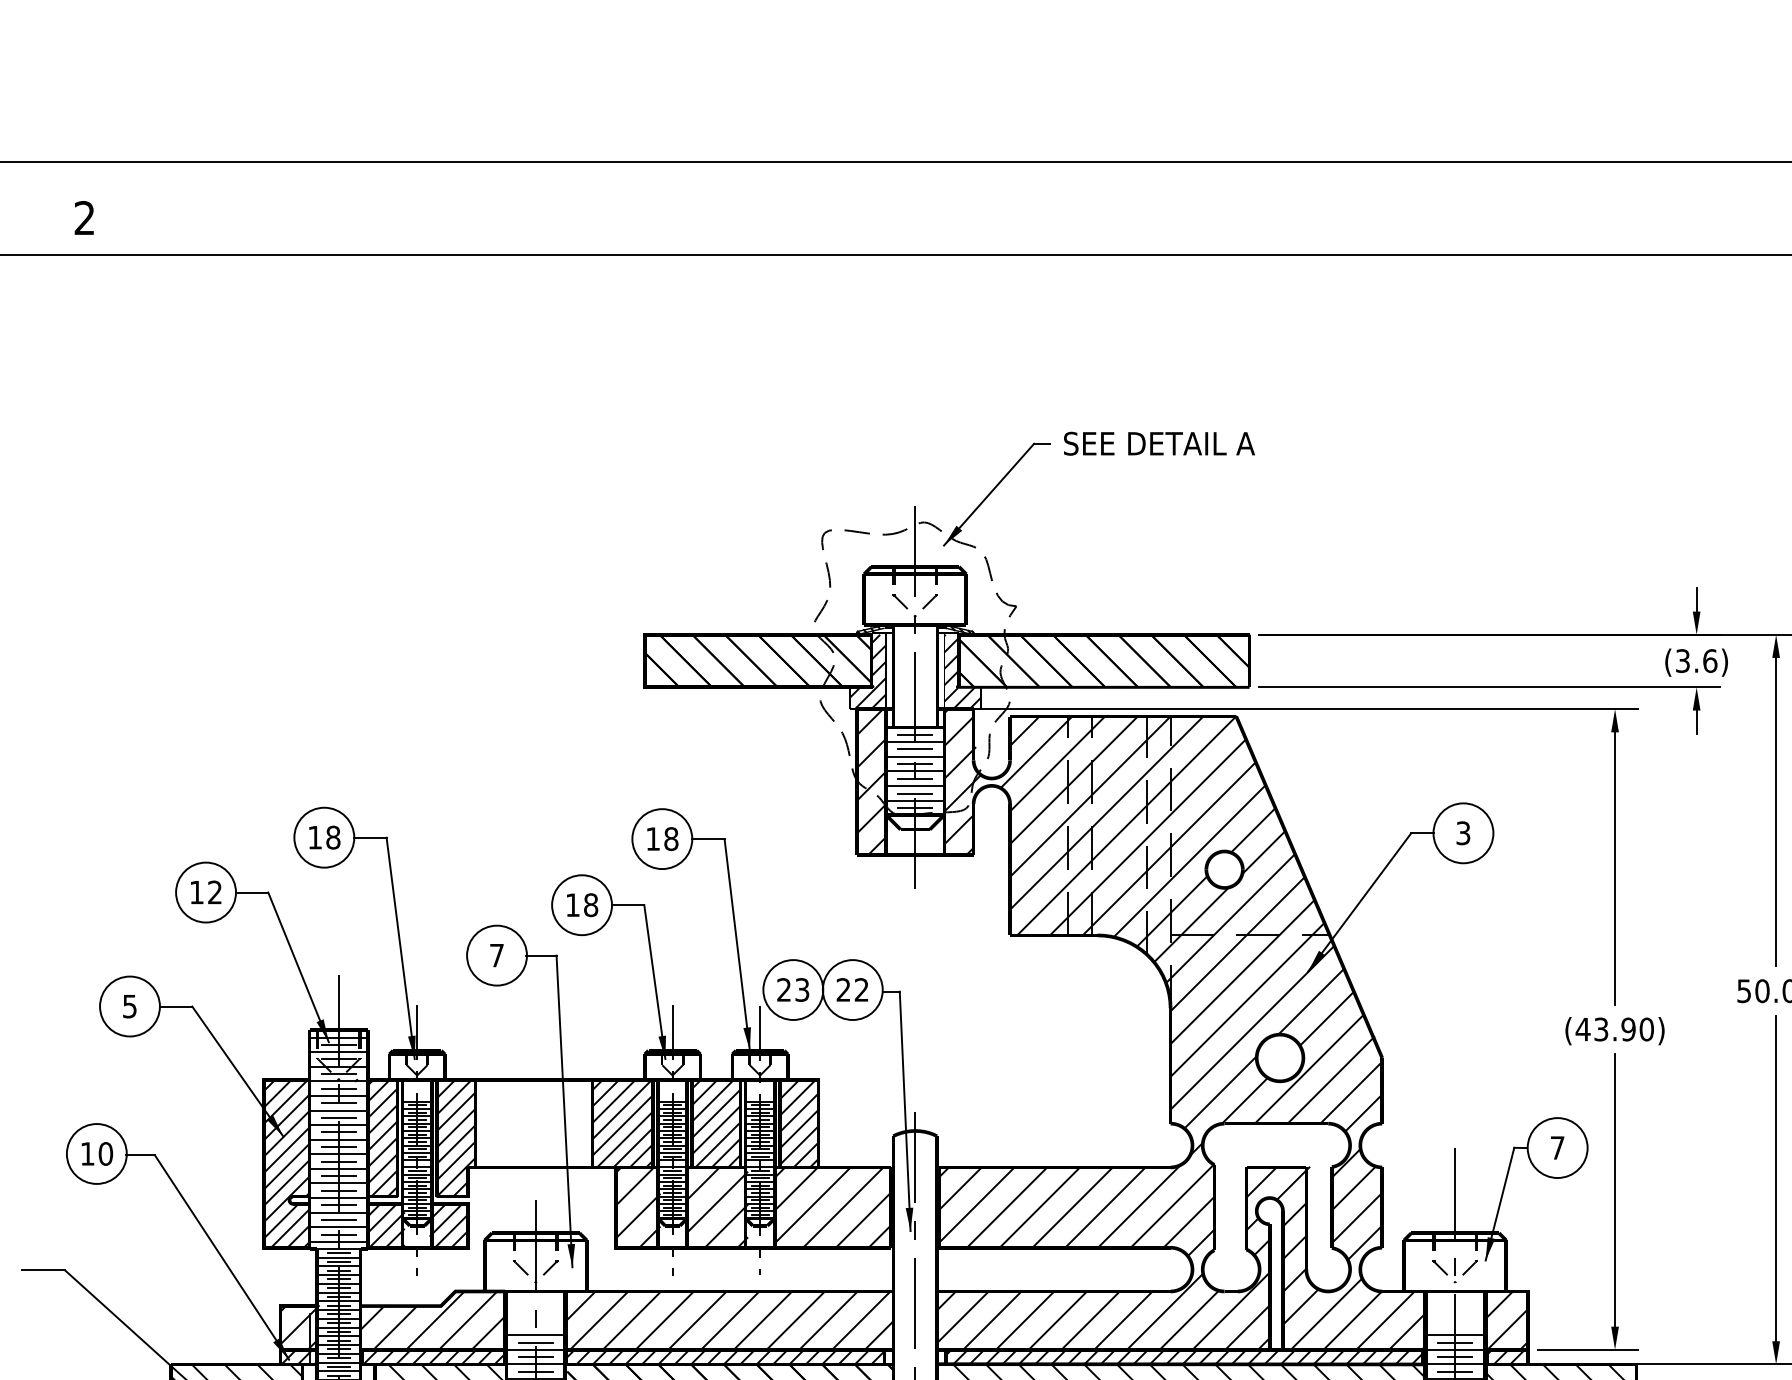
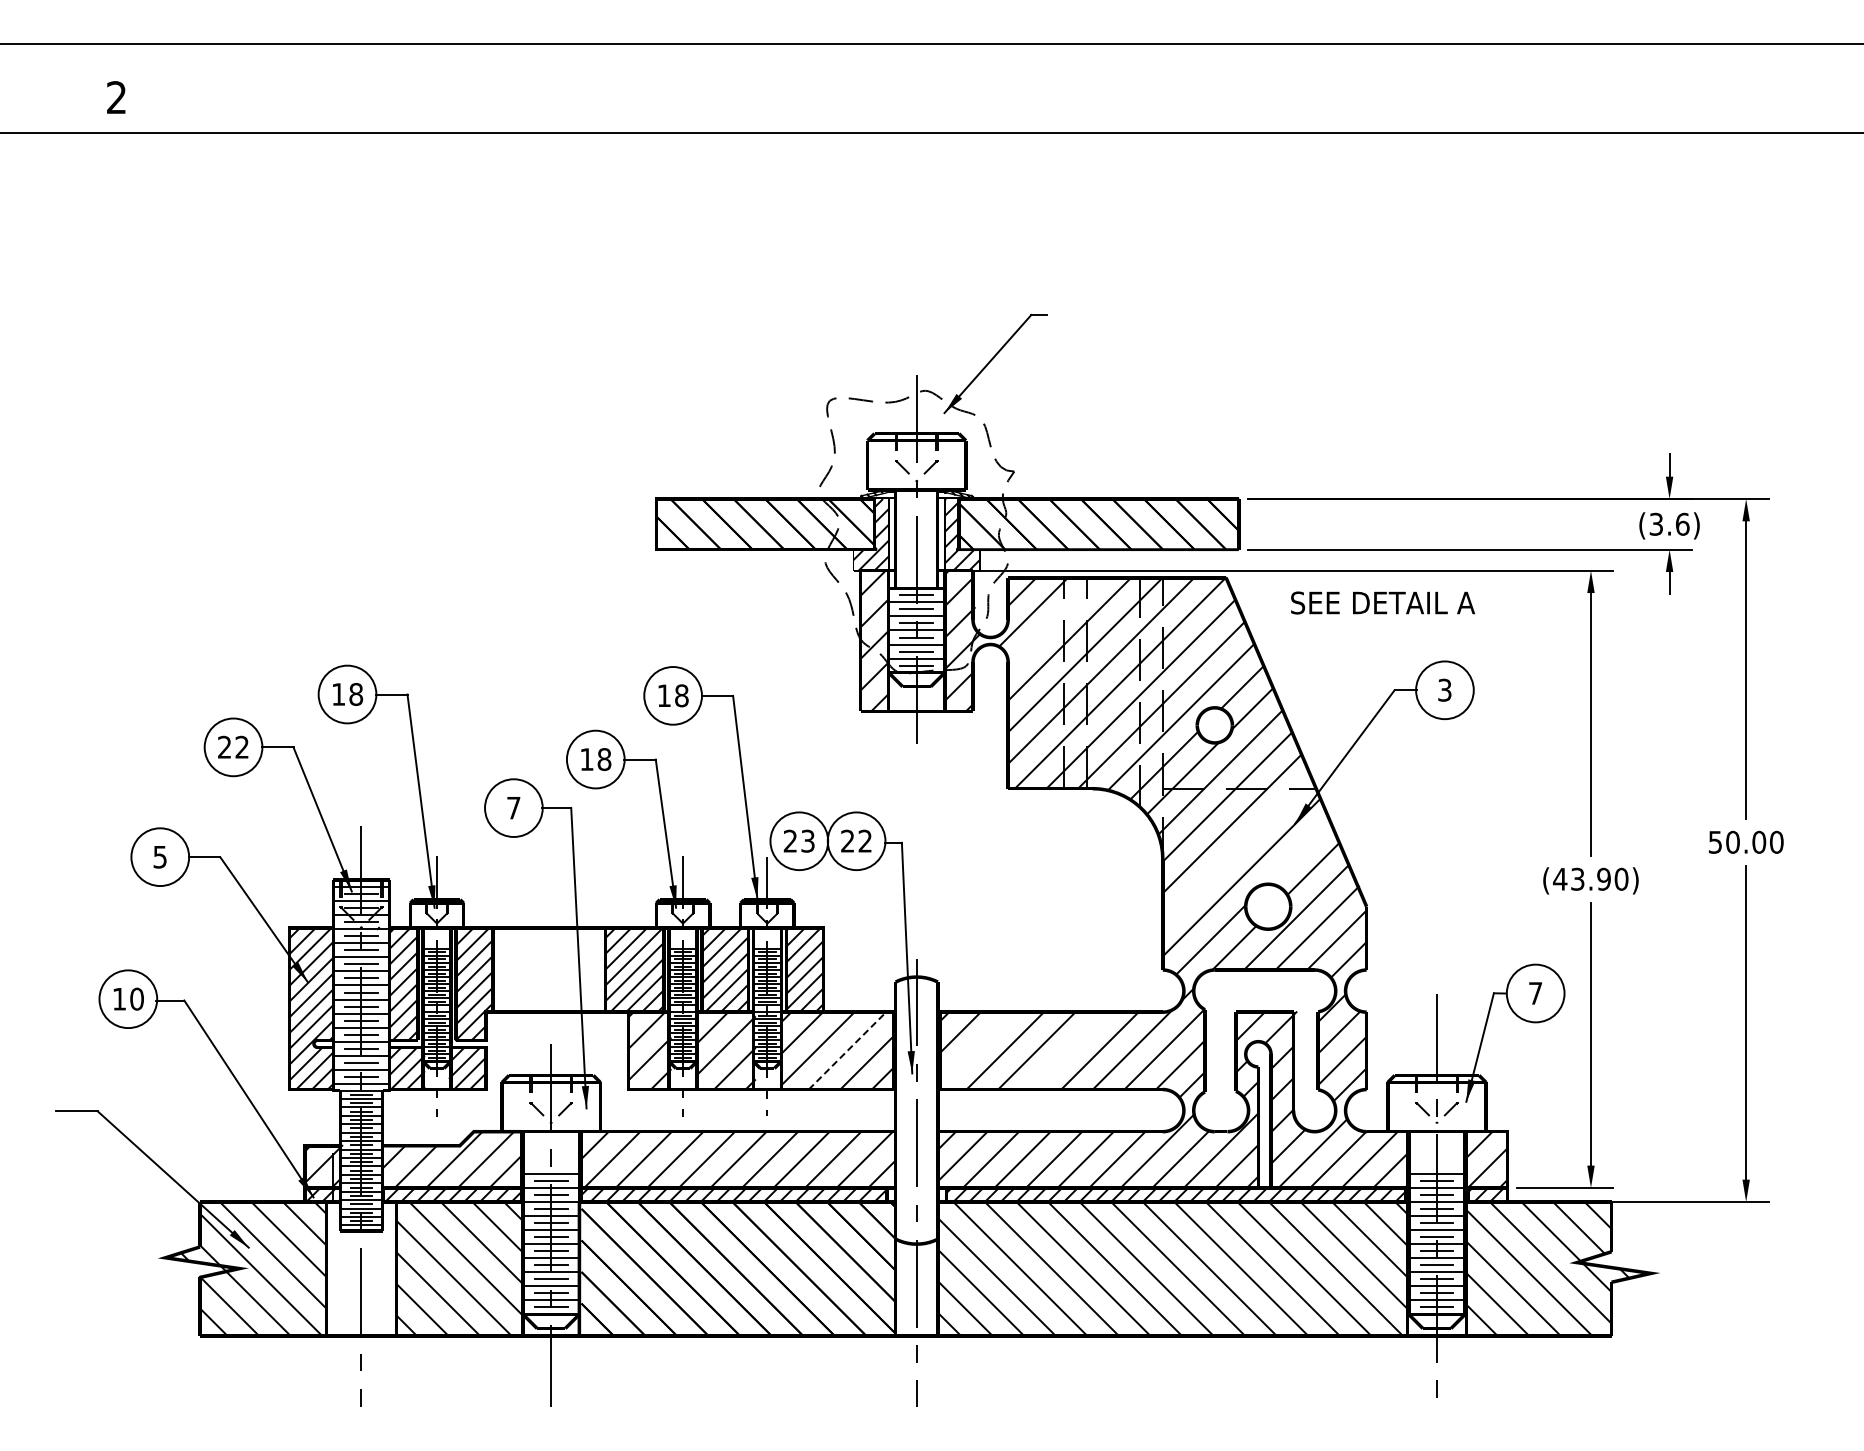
text: (1158, 443) -> (1382, 602), moved
line: (1057, 763) -> (1053, 623), removed
text: (196, 891) -> (224, 746), 12 -> 22
line: (1247, 999) -> (1236, 850), removed
line: (1310, 1001) -> (1297, 852), removed
line: (976, 1205) -> (975, 1048), removed
line: (843, 1207) -> (847, 1050), solid -> dashed
line: (1072, 1207) -> (1068, 1050), removed

